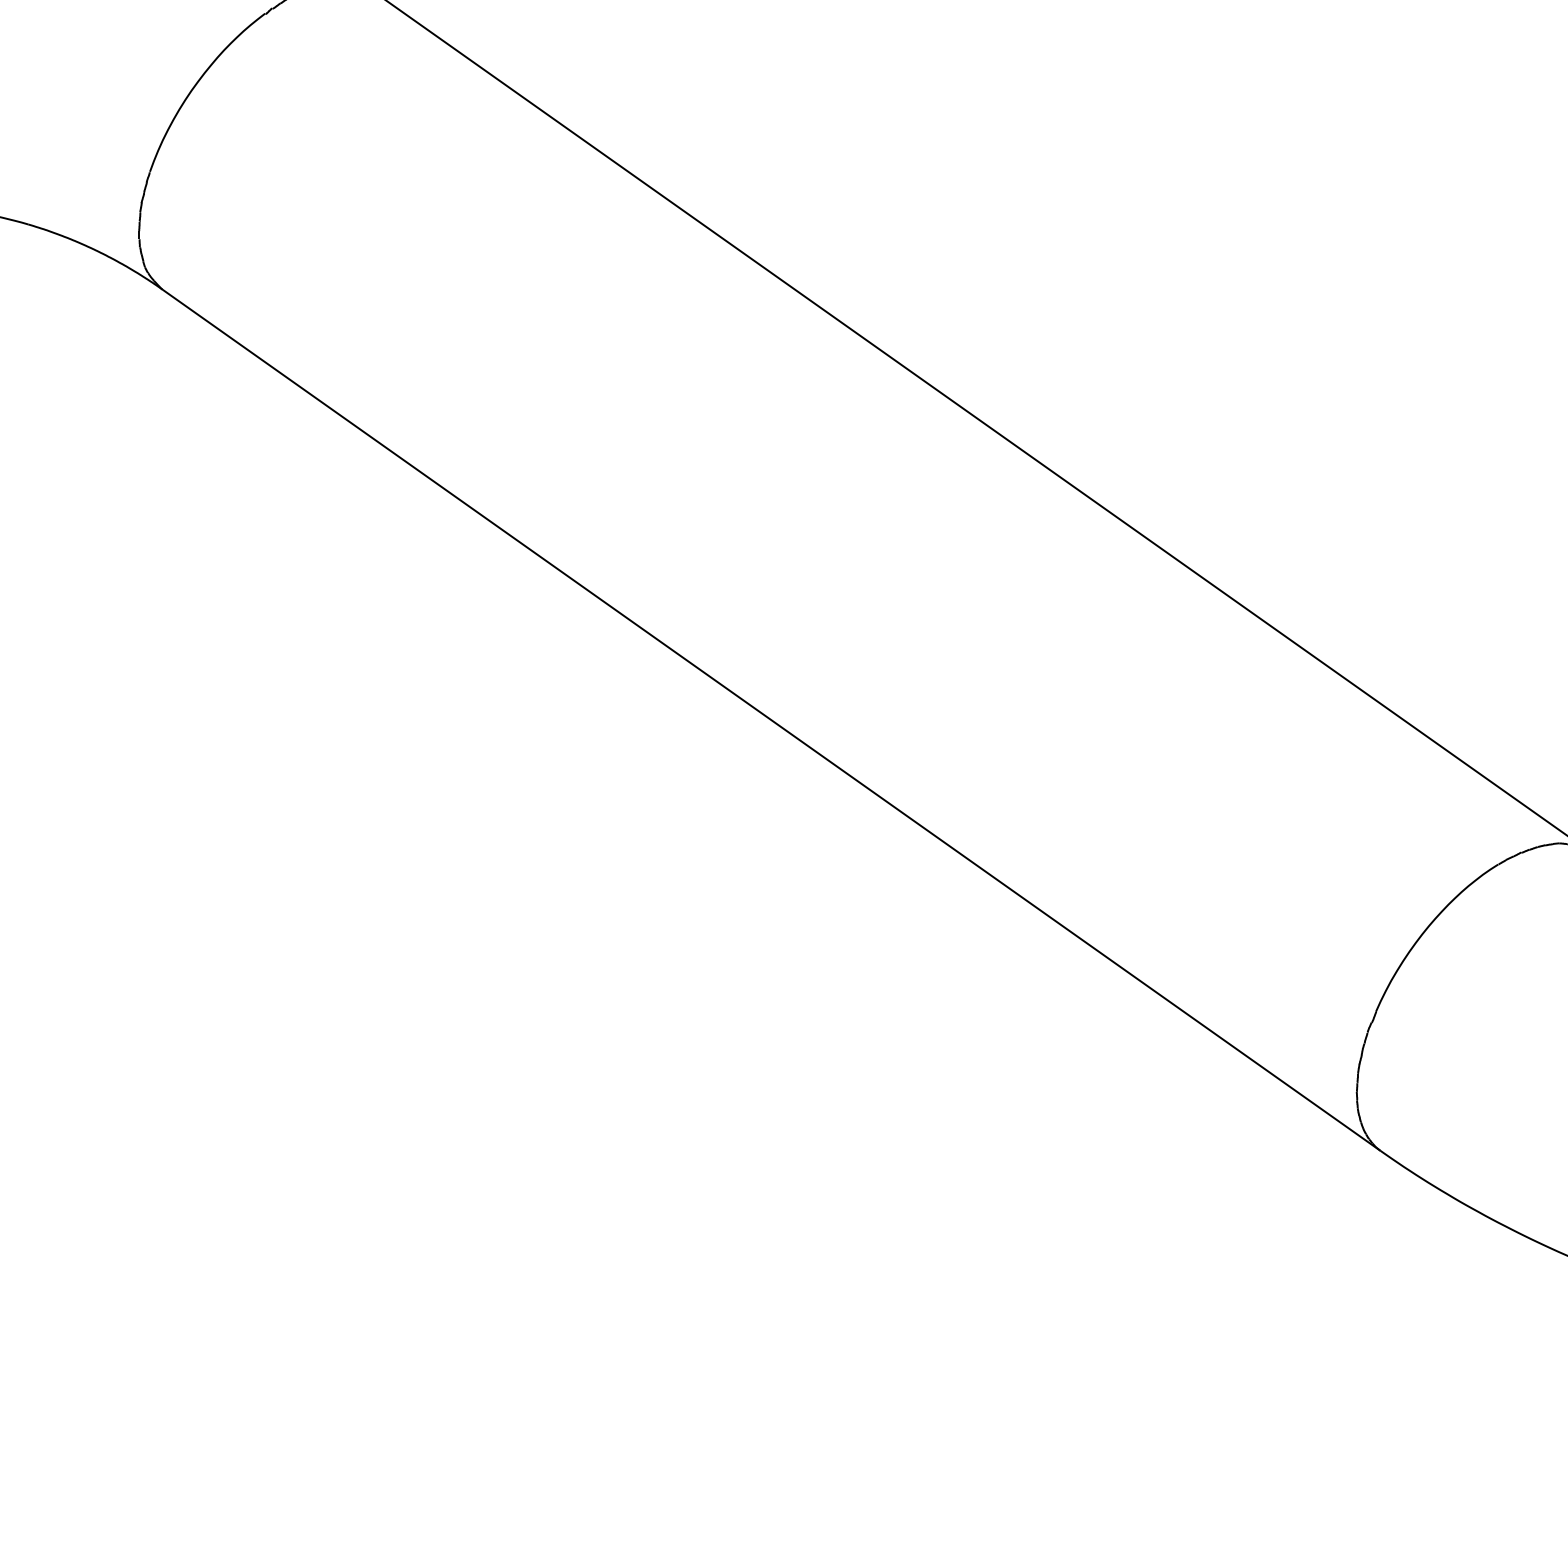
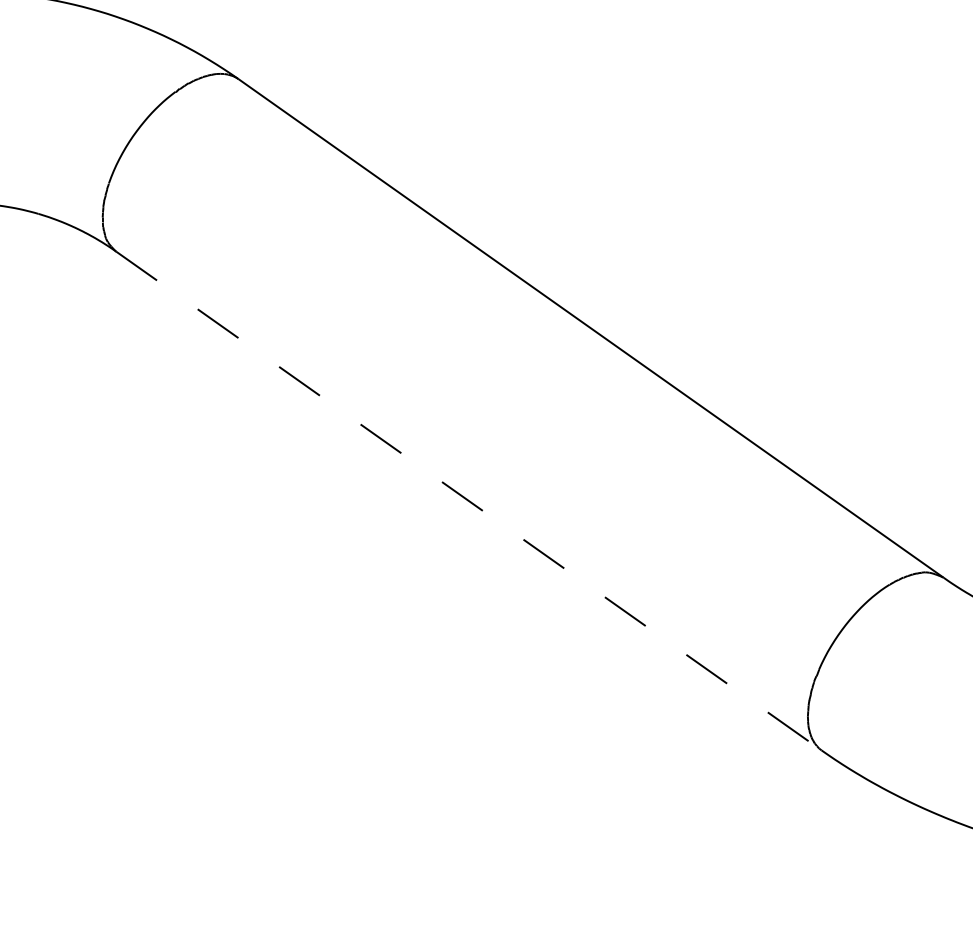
line: (770, 721) -> (468, 501), solid -> dashed

